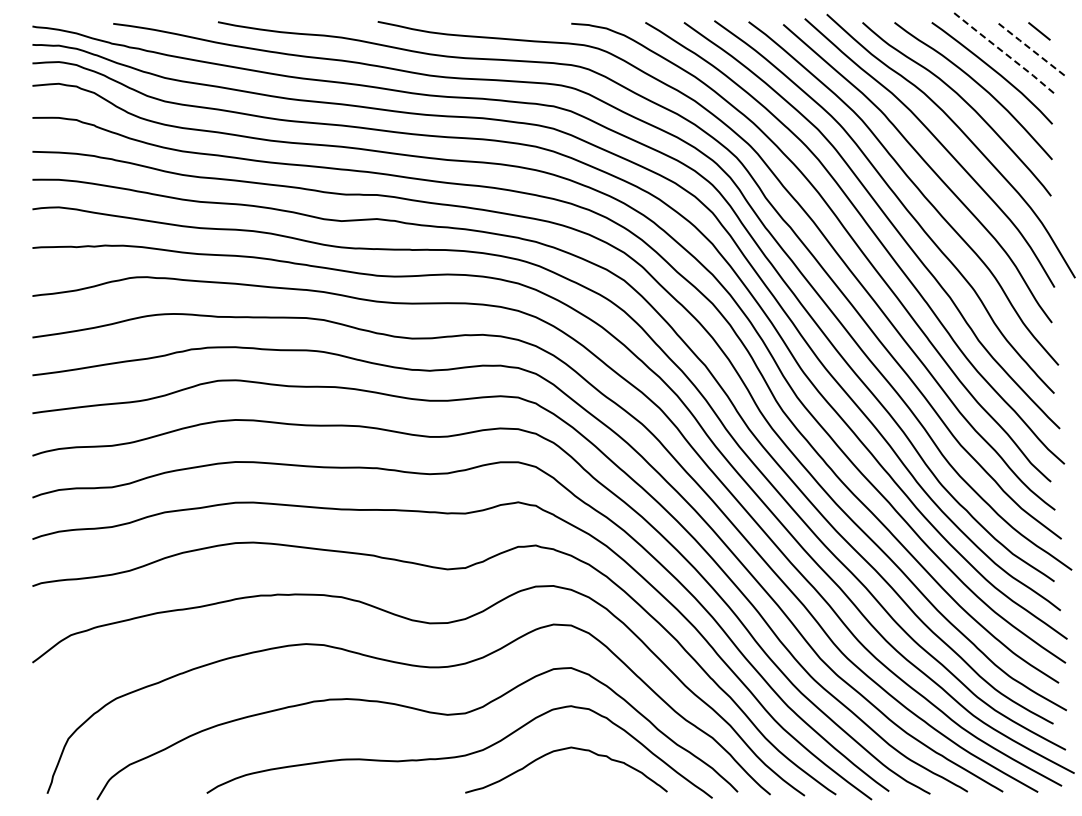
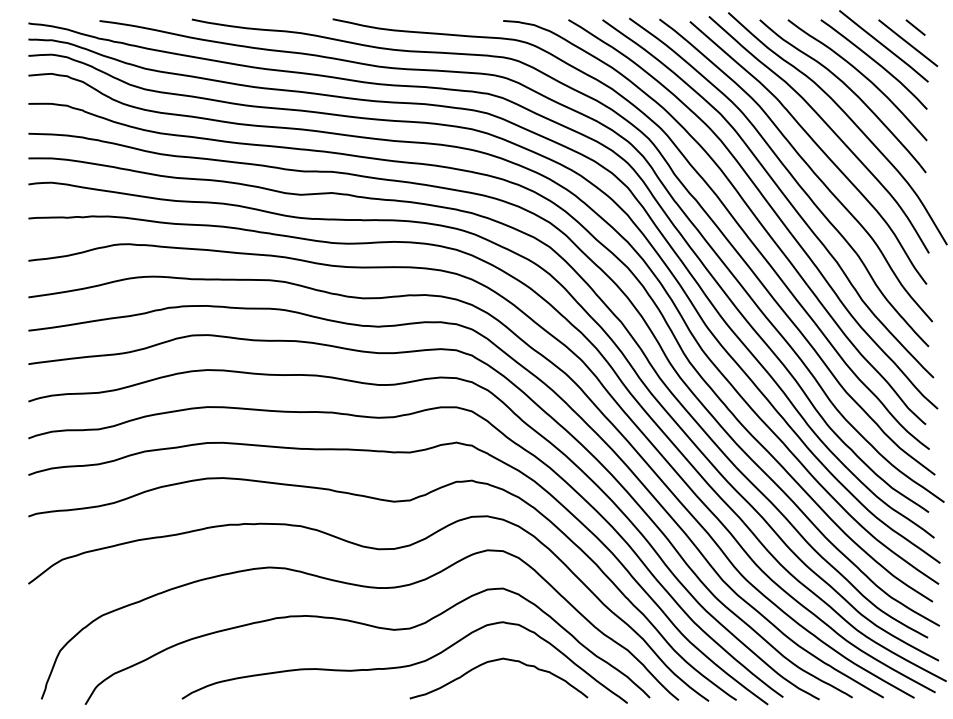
line: (1030, 48) -> (907, 42), dashed -> solid
line: (1003, 52) -> (884, 46), dashed -> solid

